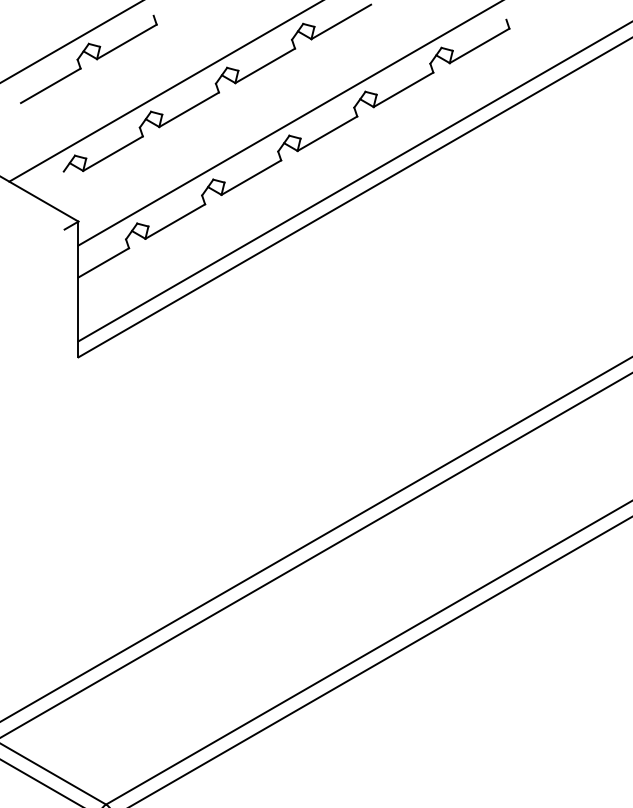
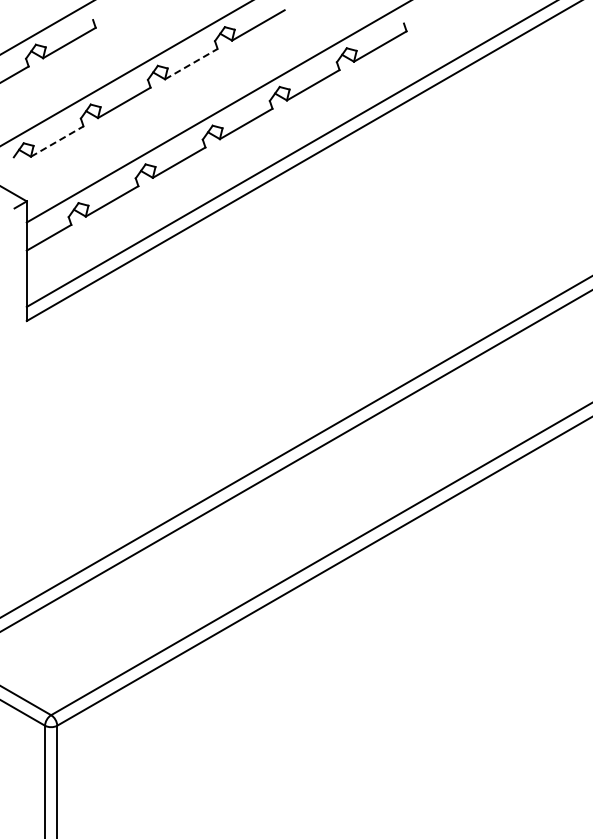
line: (265, 65) -> (191, 63), solid -> dashed
line: (113, 153) -> (57, 141), solid -> dashed

